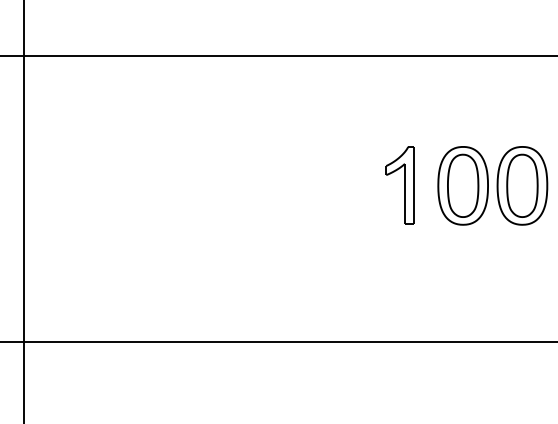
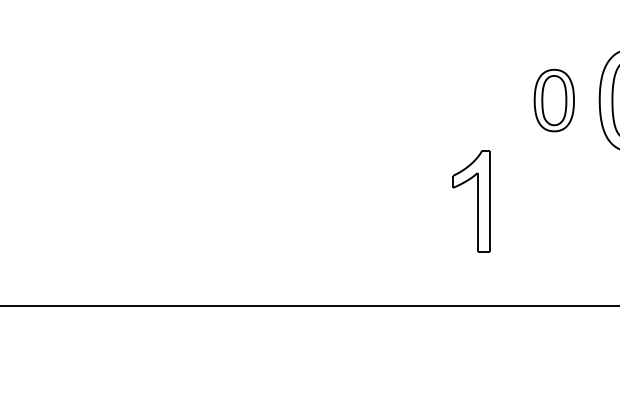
part: (399, 185) -> (470, 201), moved
part: (462, 185) -> (553, 100), size x0.6

